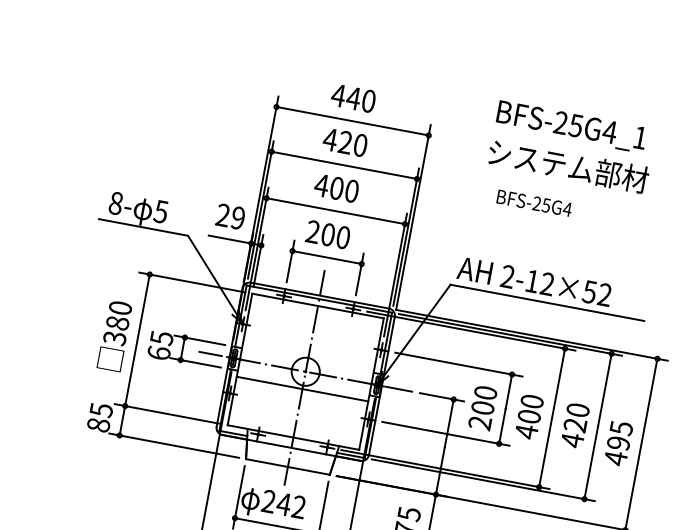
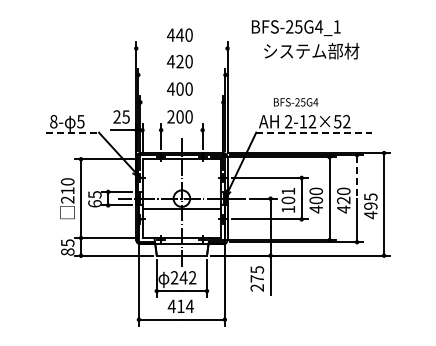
line: (351, 121) -> (181, 48), removed
text: (570, 127) -> (295, 28), moved
line: (343, 164) -> (181, 74), removed
text: (535, 203) -> (296, 102), moved
line: (335, 211) -> (181, 102), removed
text: (237, 217) -> (125, 116), 29 -> 25
line: (143, 227) -> (72, 132), solid -> dashed
line: (326, 257) -> (181, 130), removed
line: (547, 302) -> (314, 132), solid -> dashed
text: (115, 330) -> (67, 195), 380 -> 210
line: (605, 391) -> (357, 177), solid -> dashed
text: (483, 408) -> (288, 200), 200 -> 101

